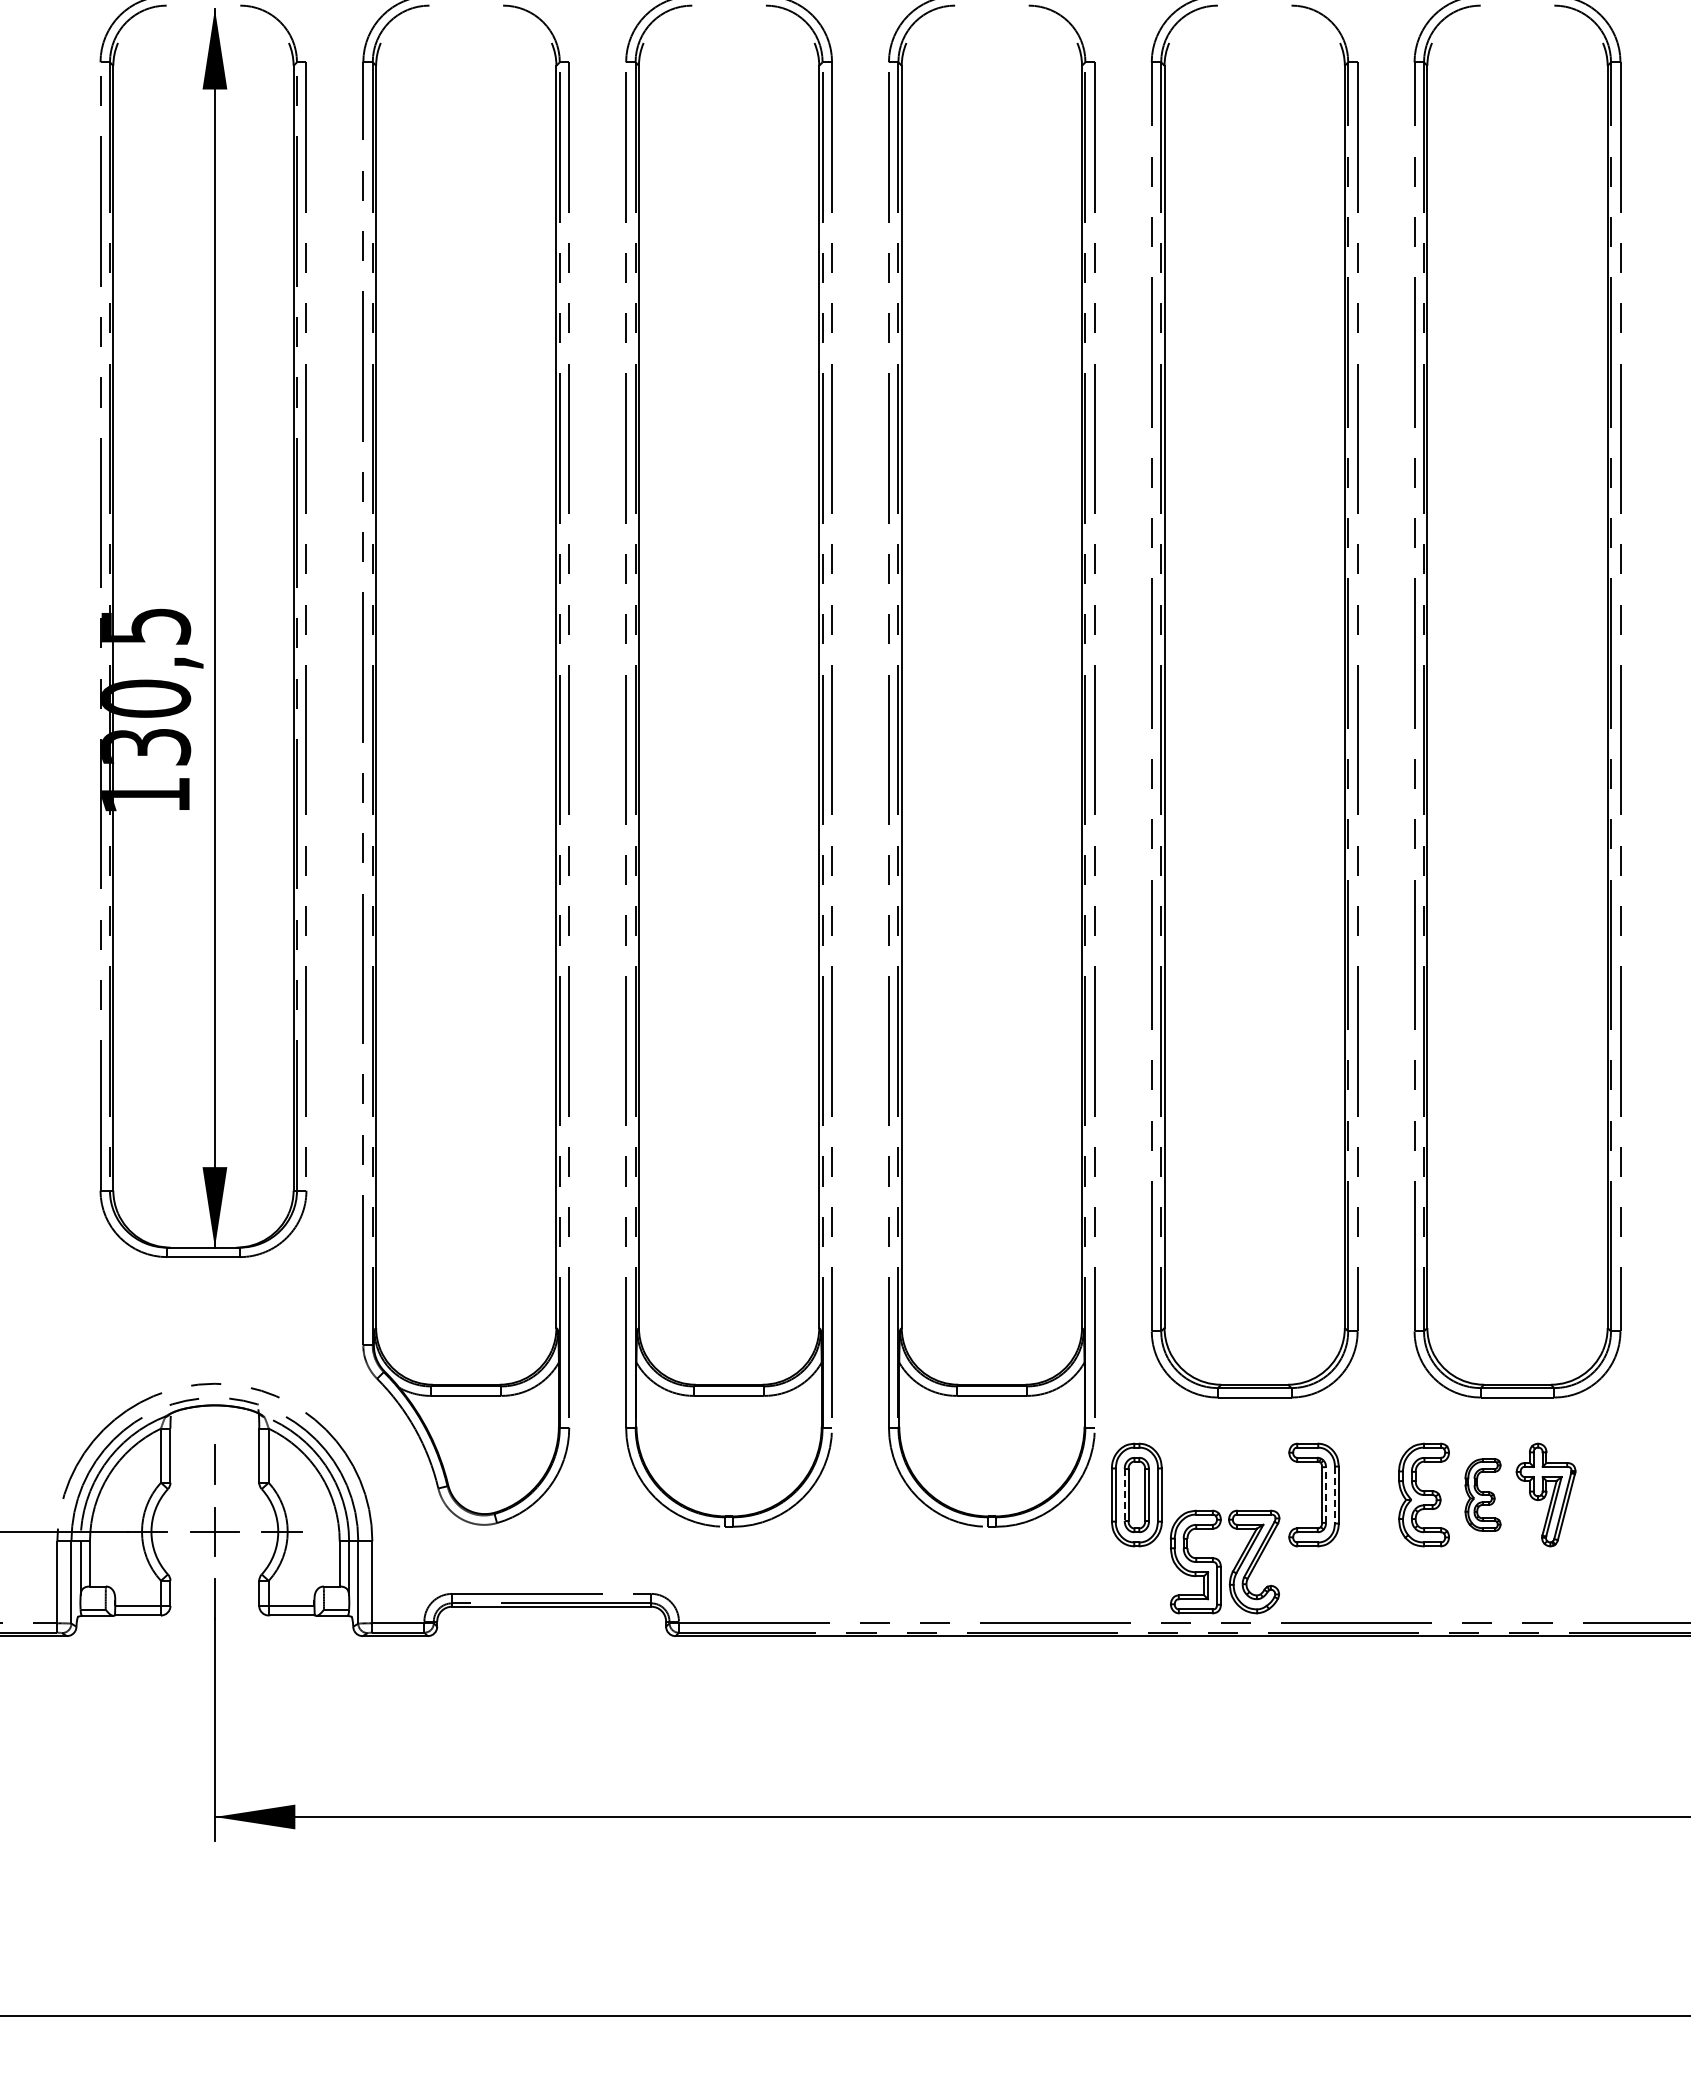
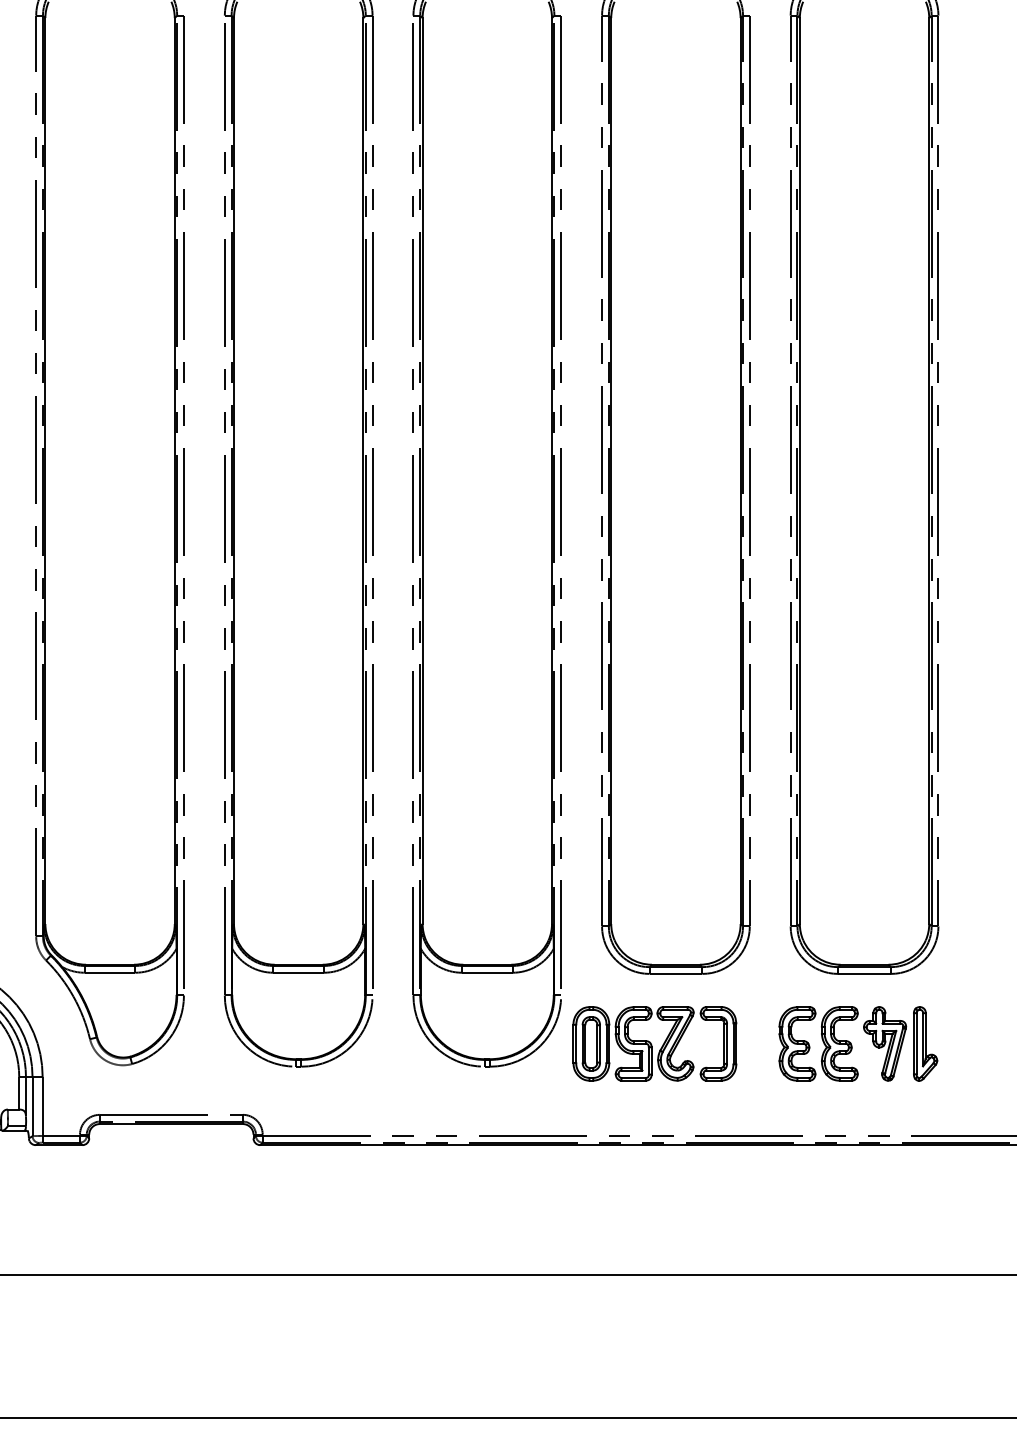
part: (1482, 1494) -> (839, 1043), size x1.43
part: (1602, 1494) -> (925, 1043), added
line: (1124, 1495) -> (582, 1044), dashed -> solid
line: (1326, 1495) -> (727, 1044), dashed -> solid
line: (1334, 1495) -> (733, 1044), dashed -> solid
part: (1225, 1561) -> (654, 1043), moved

